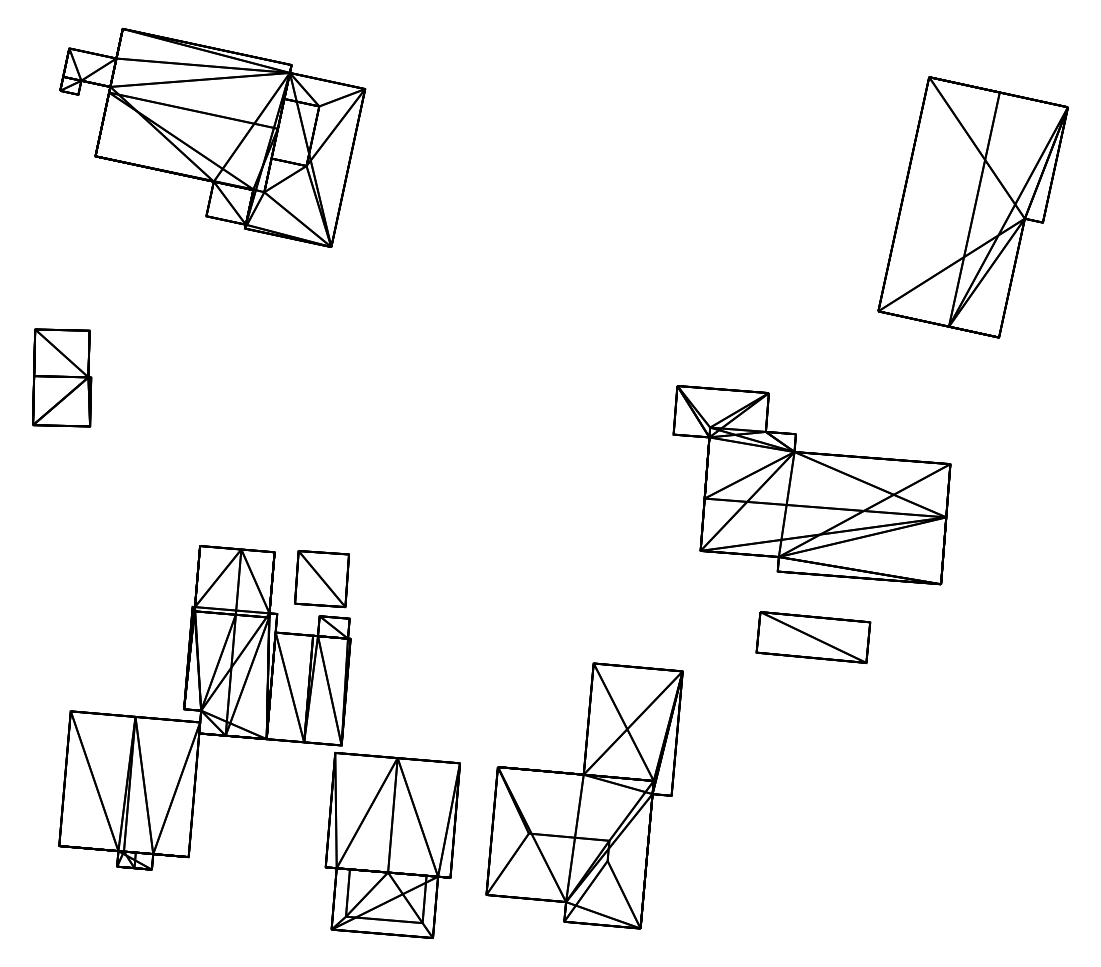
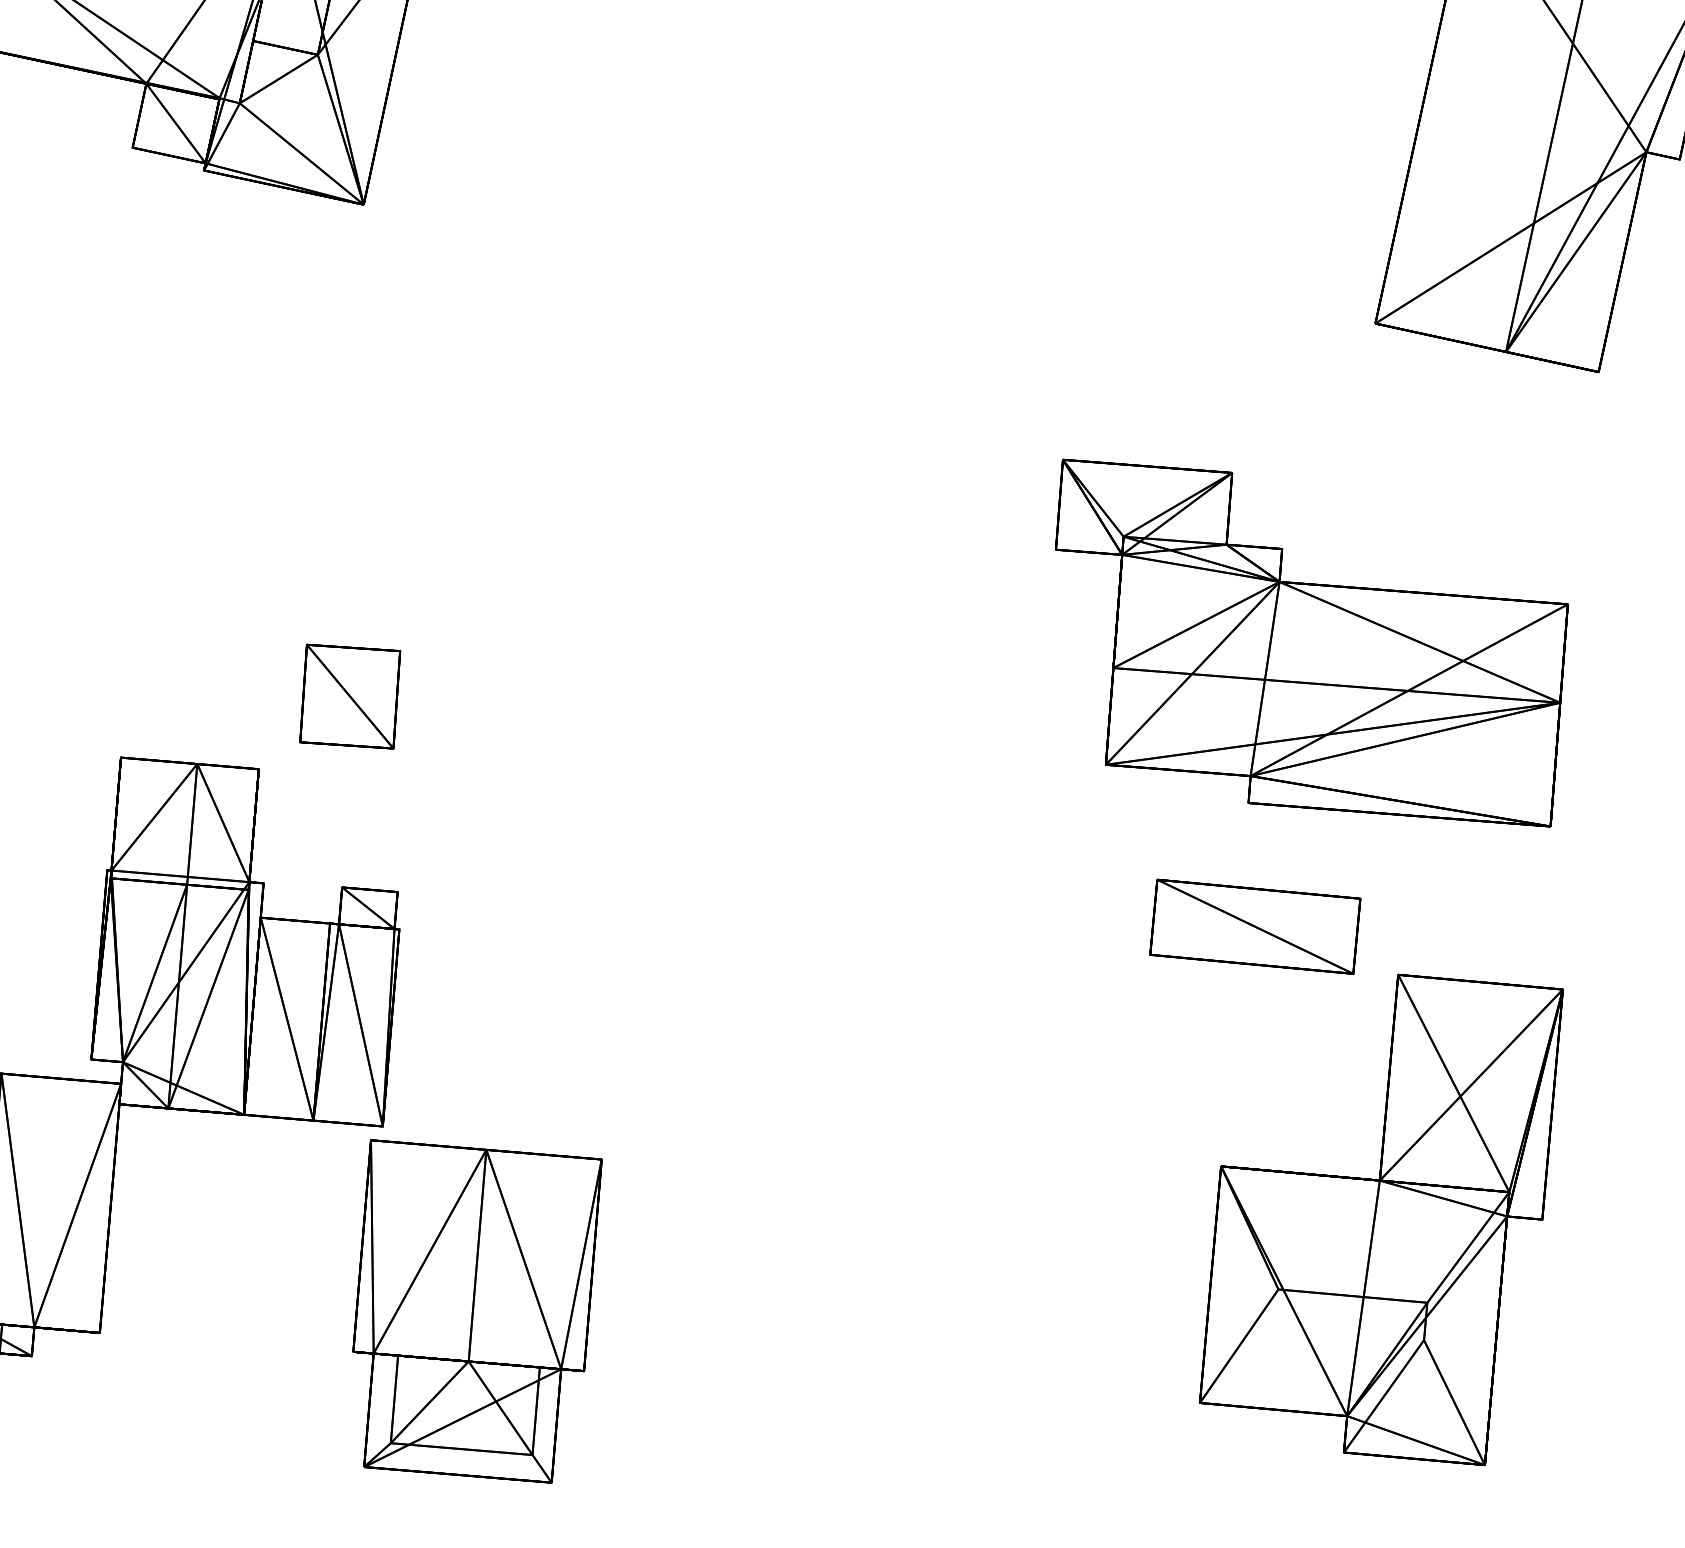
part: (811, 485) -> (1310, 643), moved
part: (321, 579) -> (349, 697), moved
part: (584, 795) -> (1381, 1219), moved

